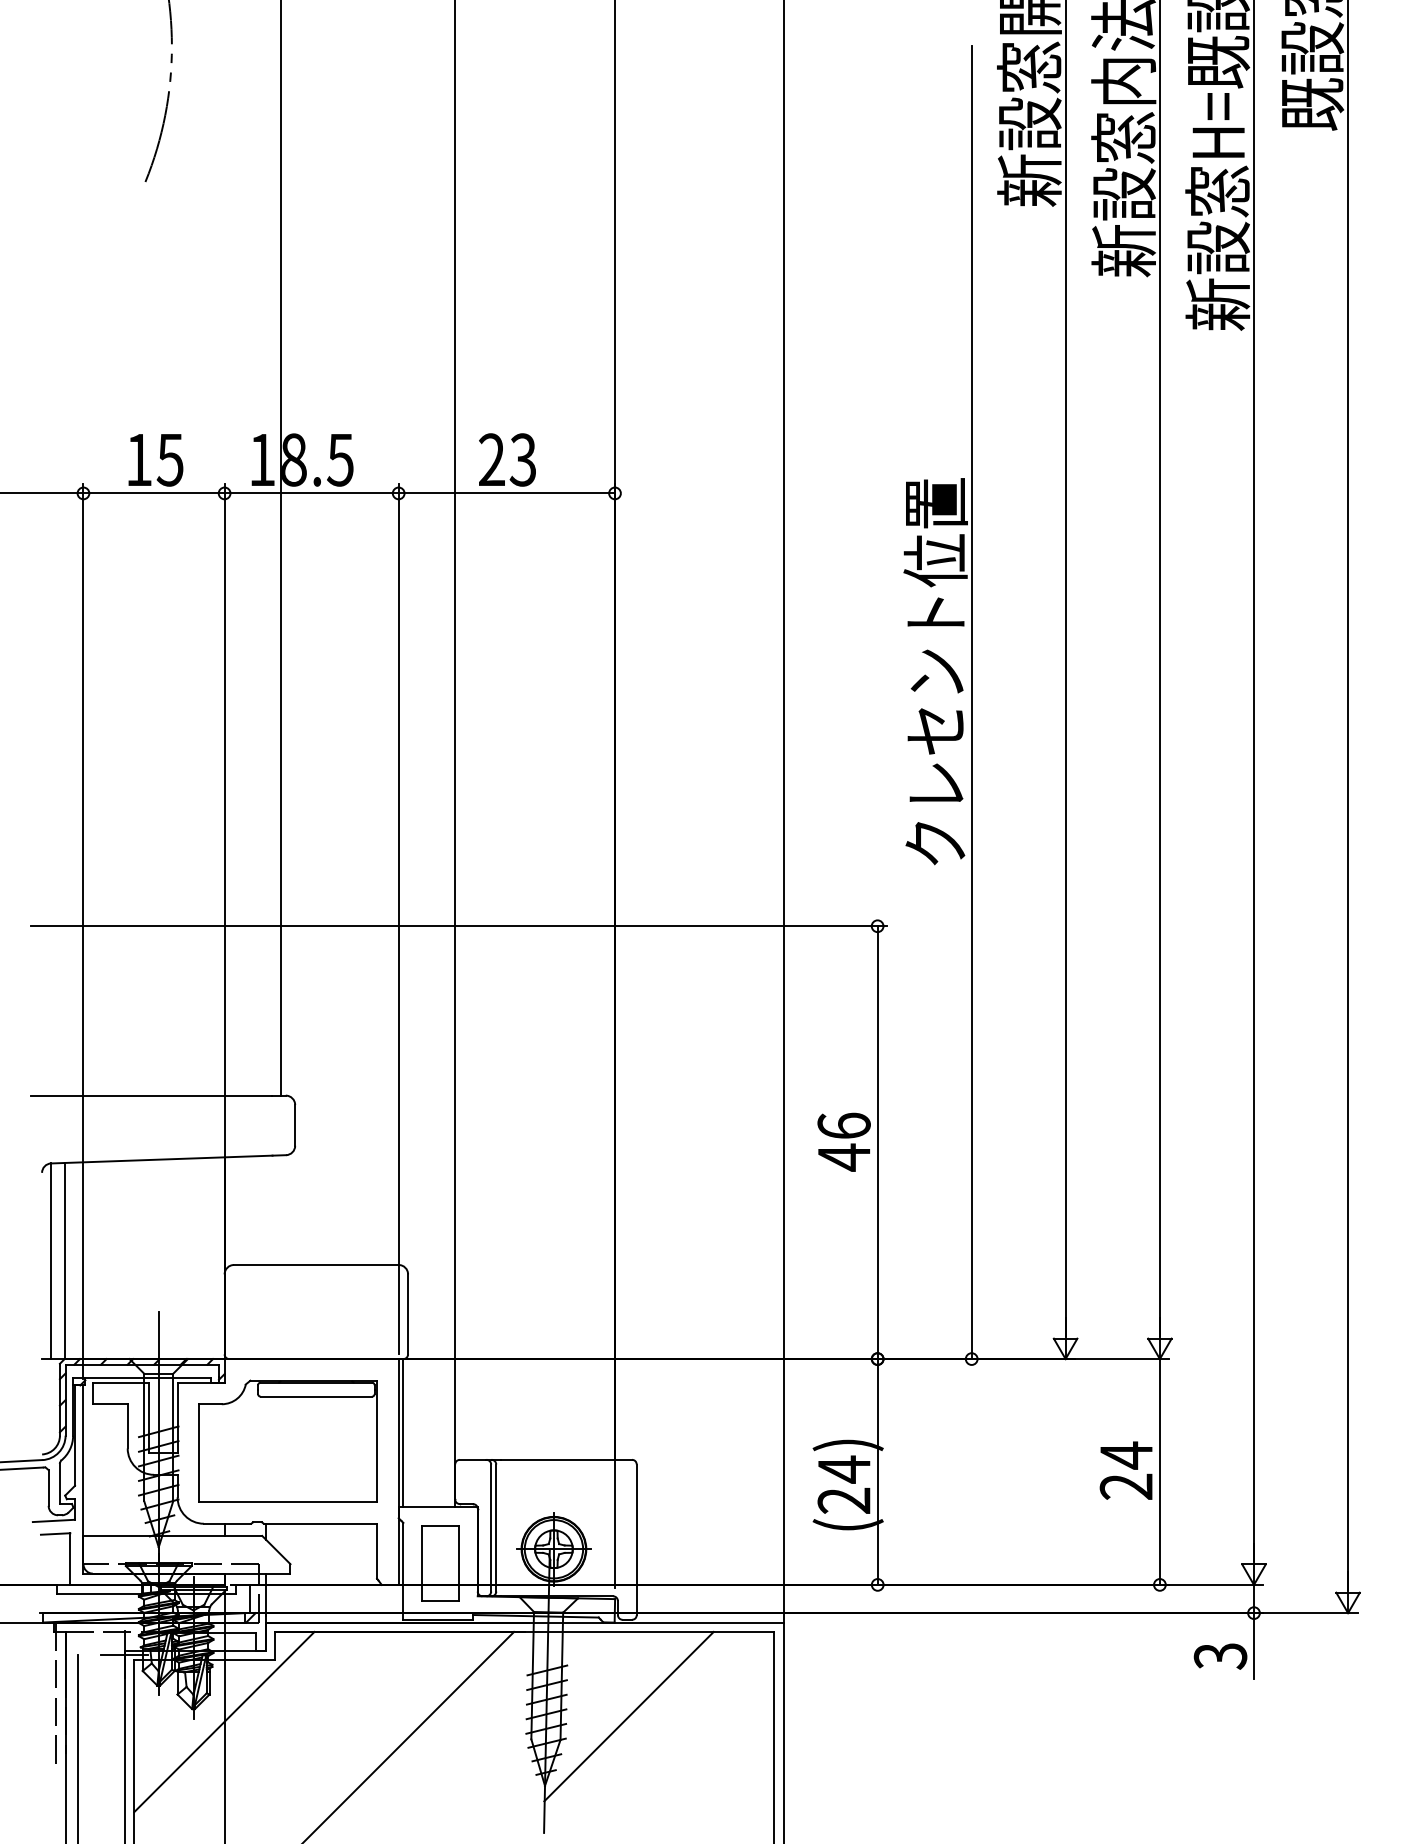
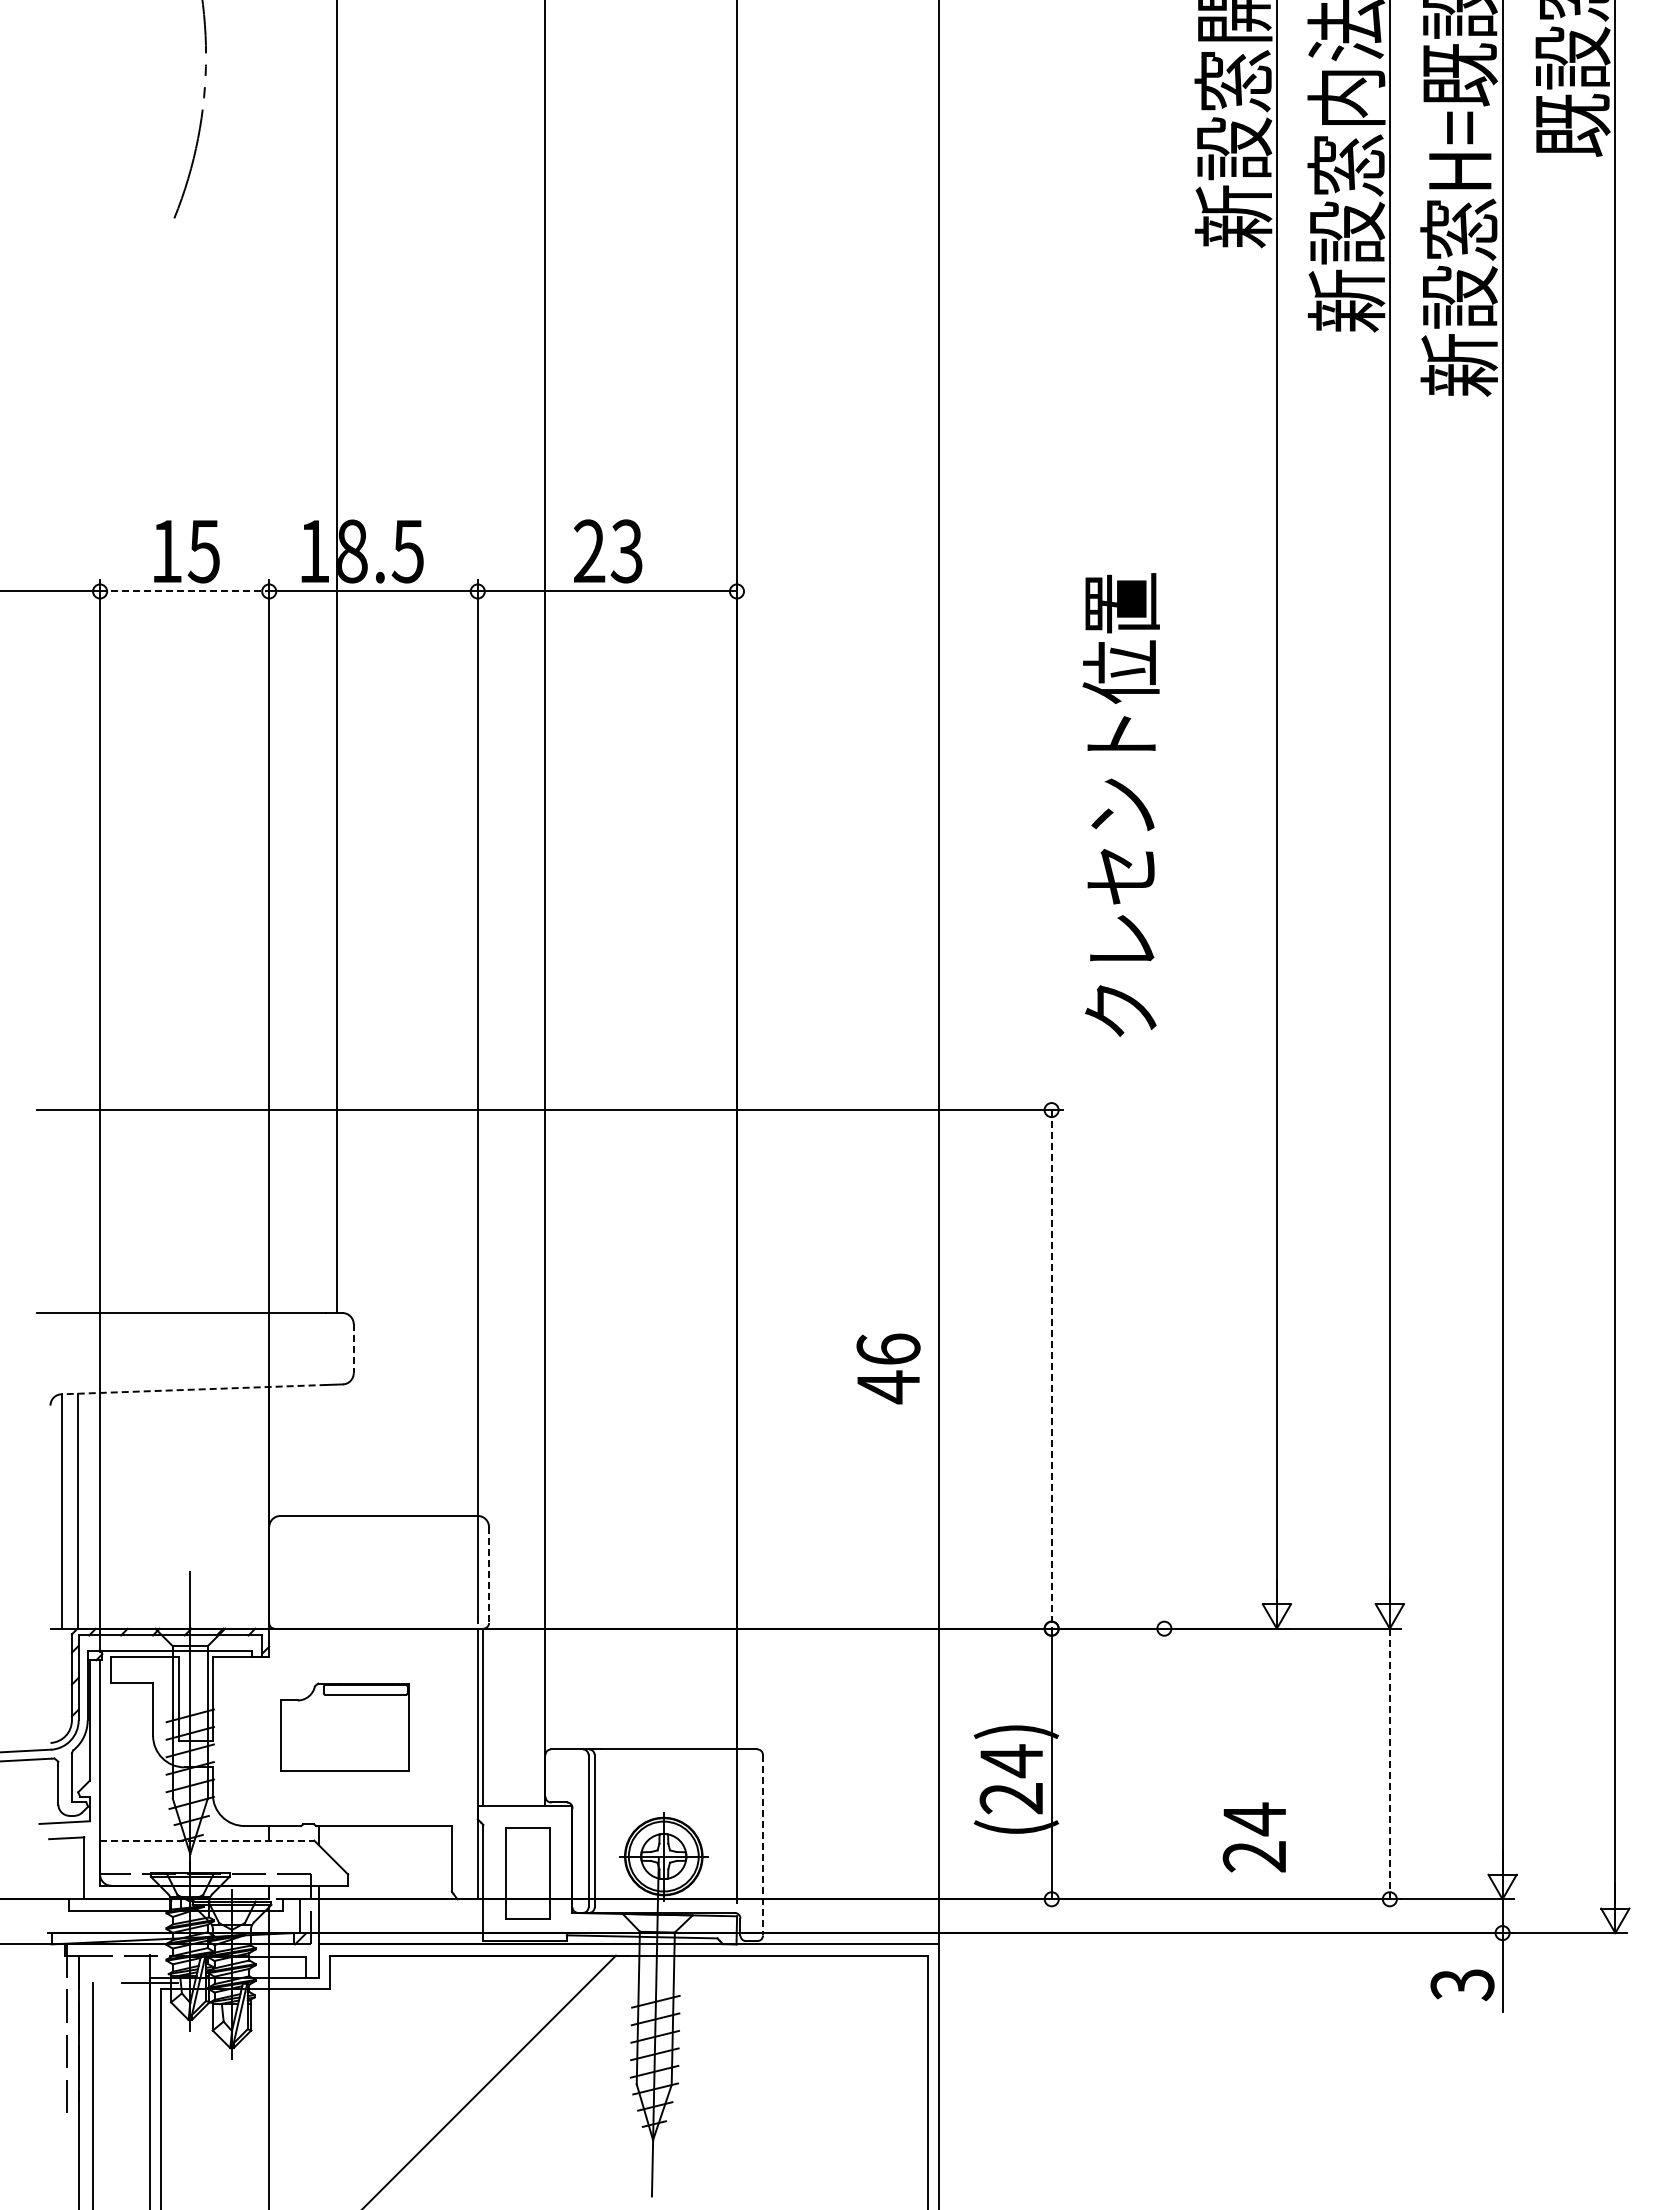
line: (153, 493) -> (184, 591), solid -> dashed
line: (971, 702) -> (1164, 841), removed
line: (294, 1126) -> (353, 1349), solid -> dashed
text: (844, 1141) -> (888, 1368), moved
line: (877, 1142) -> (1051, 1369), solid -> dashed
line: (162, 1159) -> (194, 1389), solid -> dashed
line: (408, 1314) -> (489, 1575), solid -> dashed
part: (288, 1440) -> (345, 1726), size x0.6
text: (1125, 1470) -> (1253, 1837), moved
line: (1159, 1472) -> (1389, 1764), solid -> dashed
line: (173, 1535) -> (207, 1840), solid -> dashed
line: (637, 1540) -> (763, 1845), solid -> dashed
line: (628, 1716) -> (753, 2056), removed
line: (224, 1721) -> (268, 2063), removed

